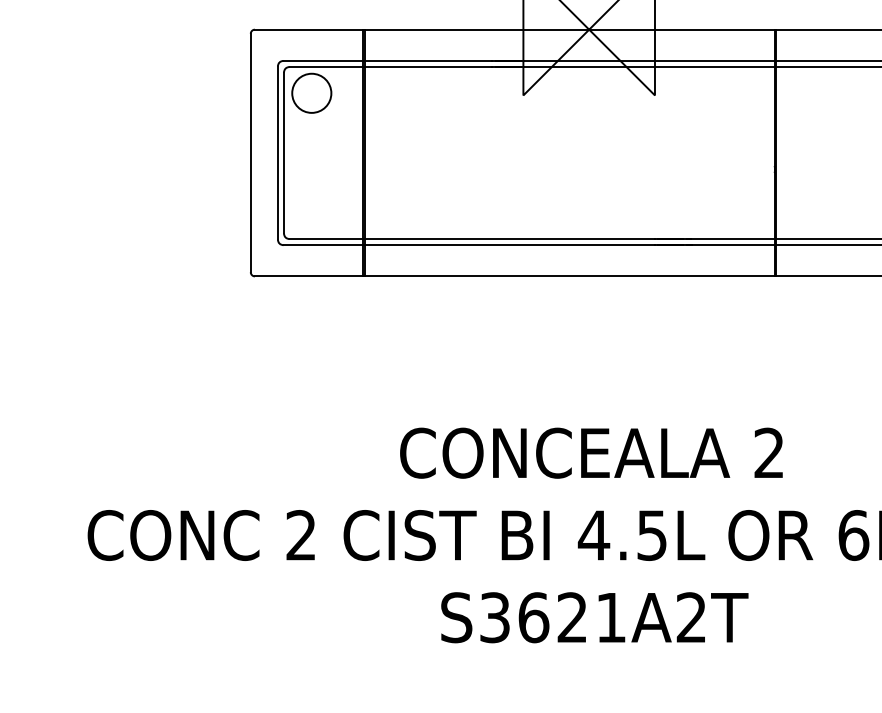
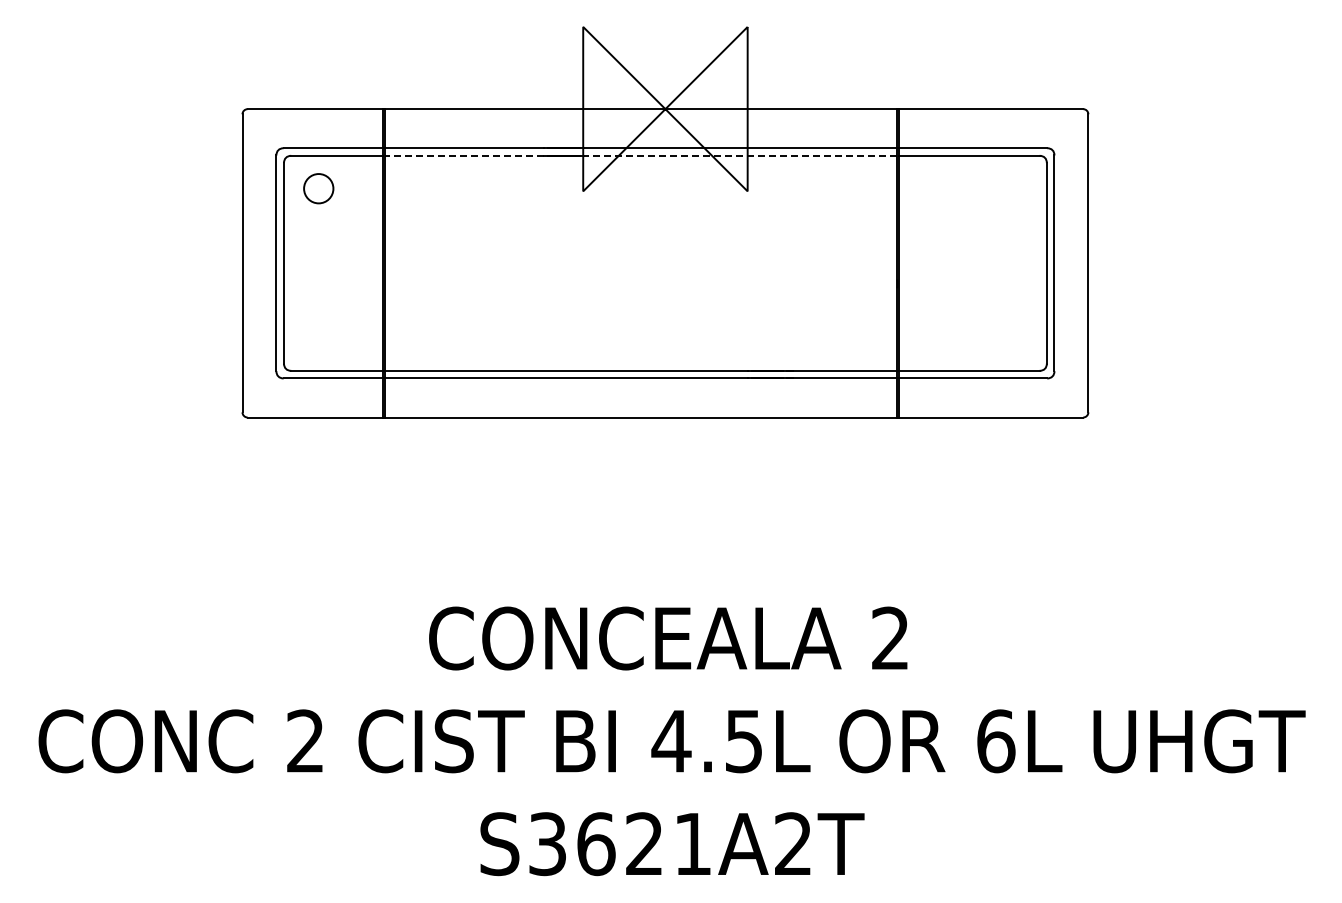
line: (428, 66) -> (464, 155), solid -> dashed
line: (649, 66) -> (740, 155), solid -> dashed
circle: (311, 93) -> (318, 188), size x0.6

